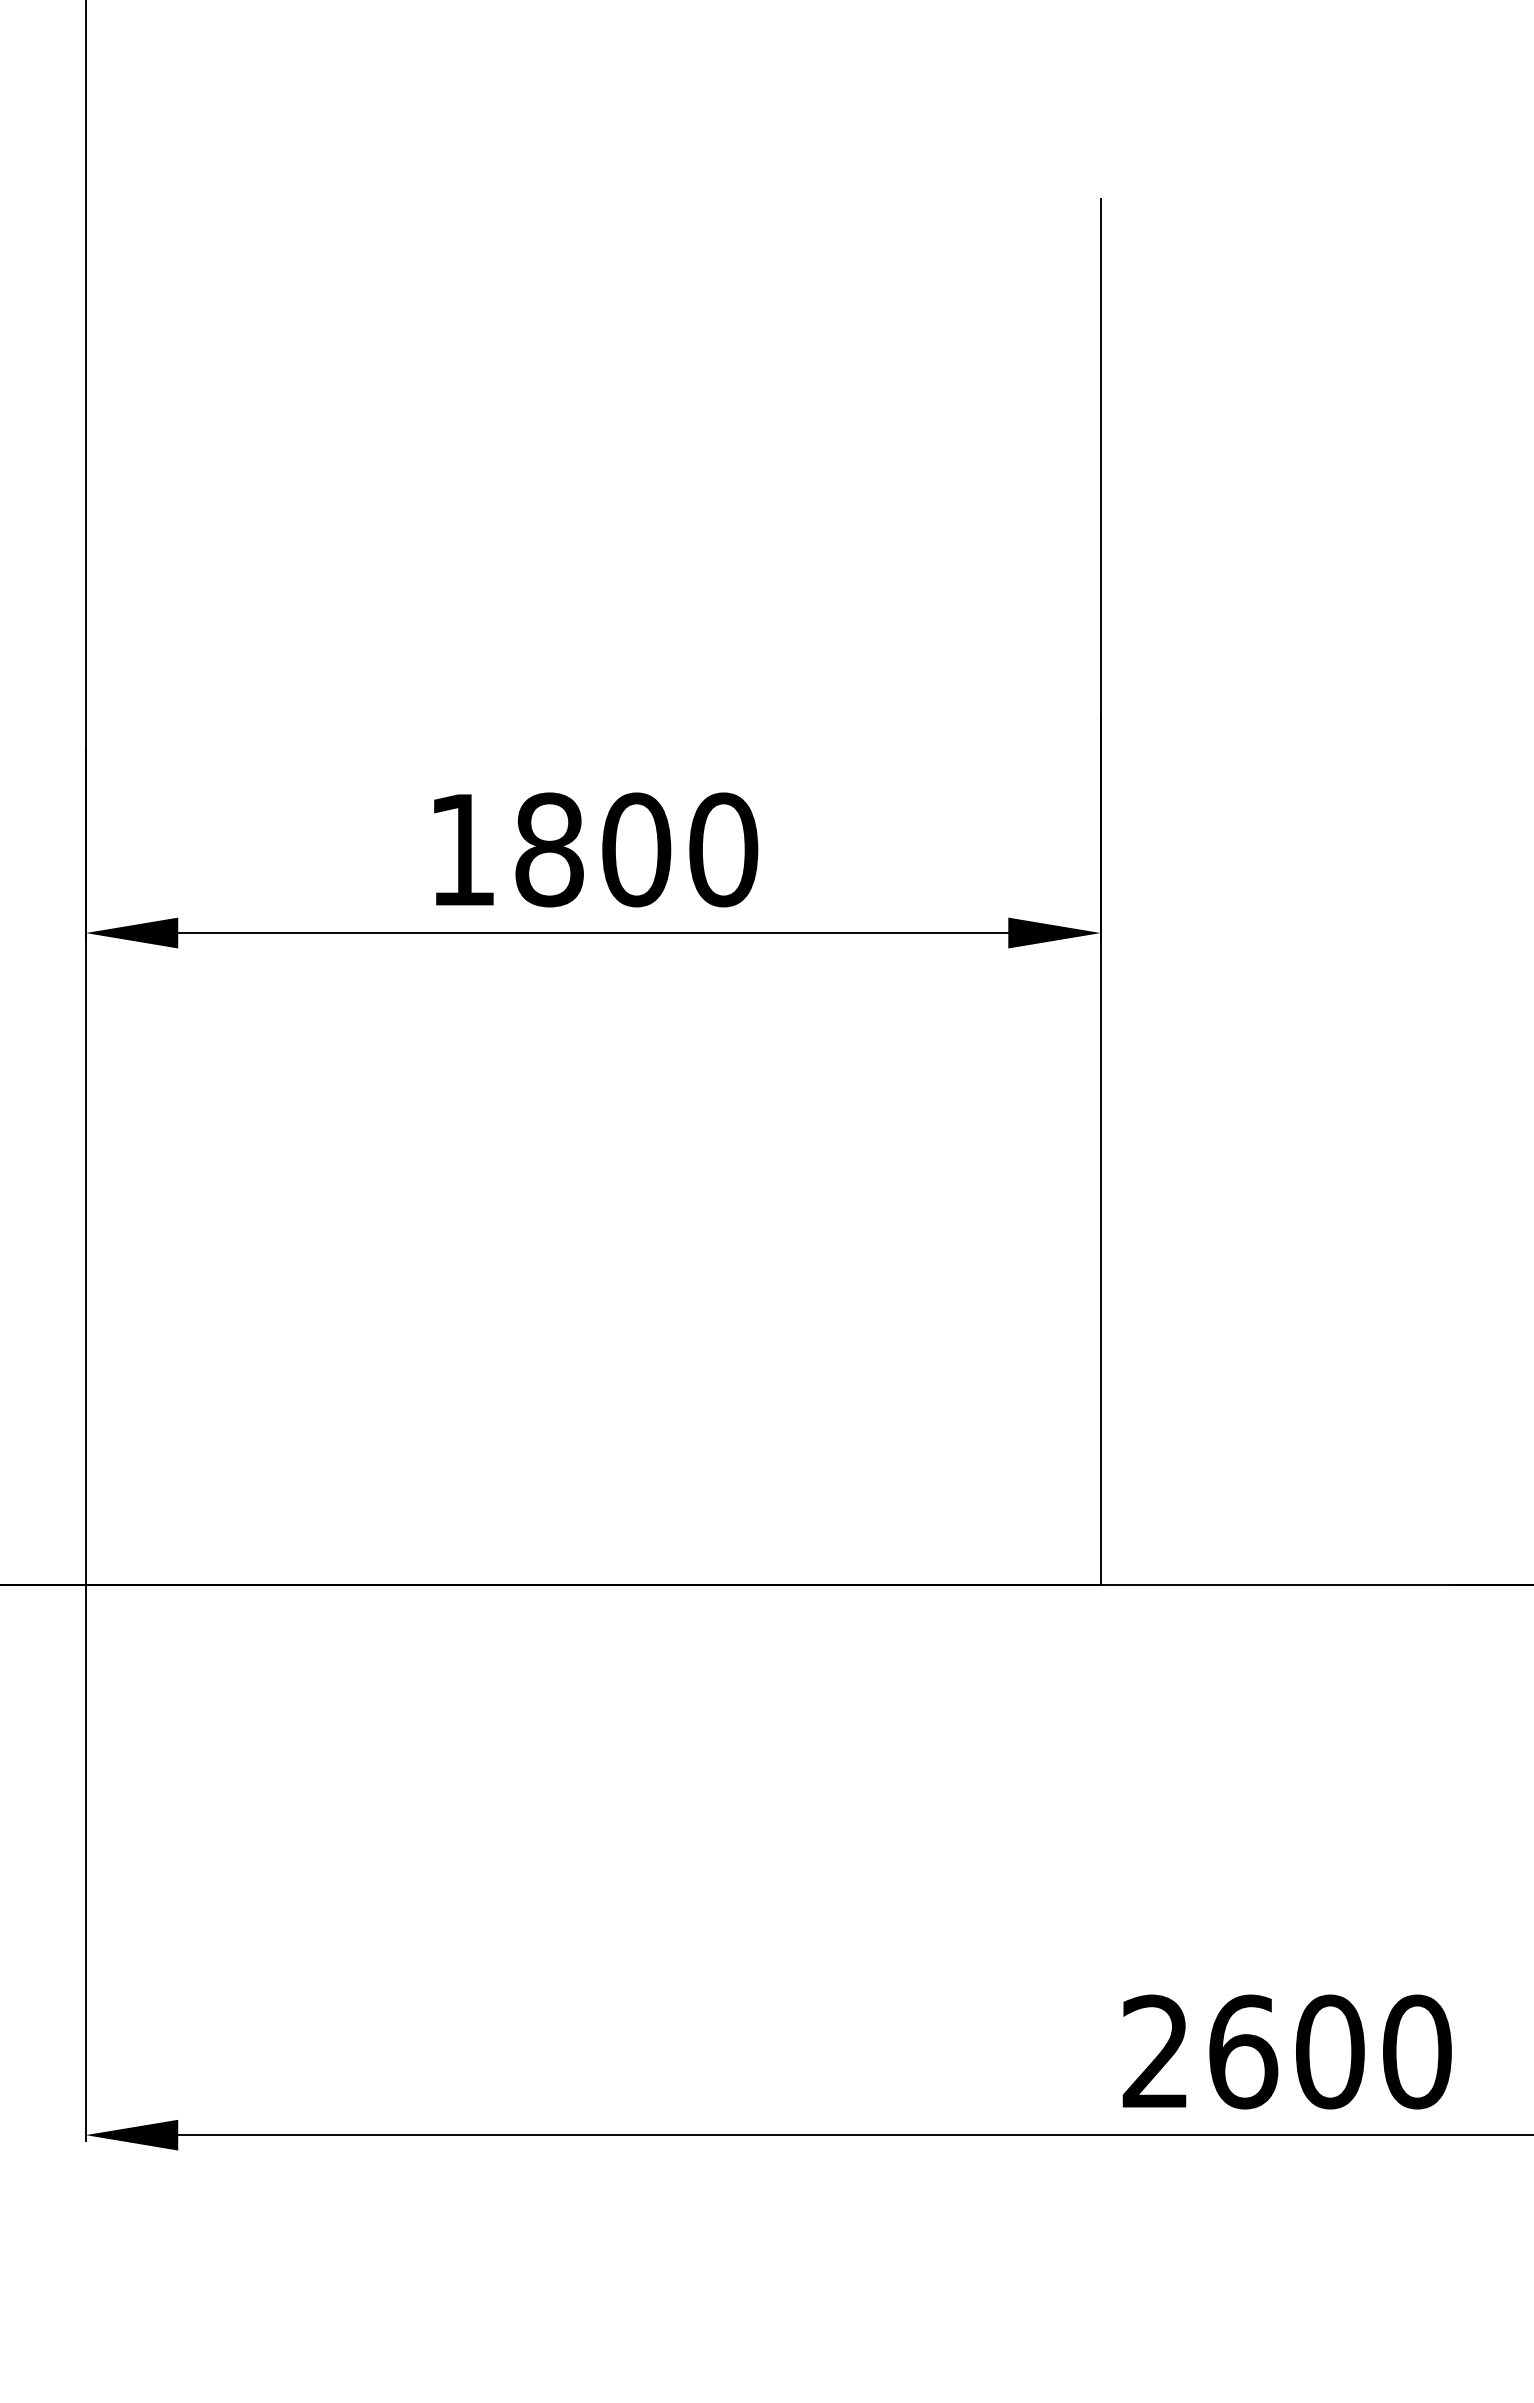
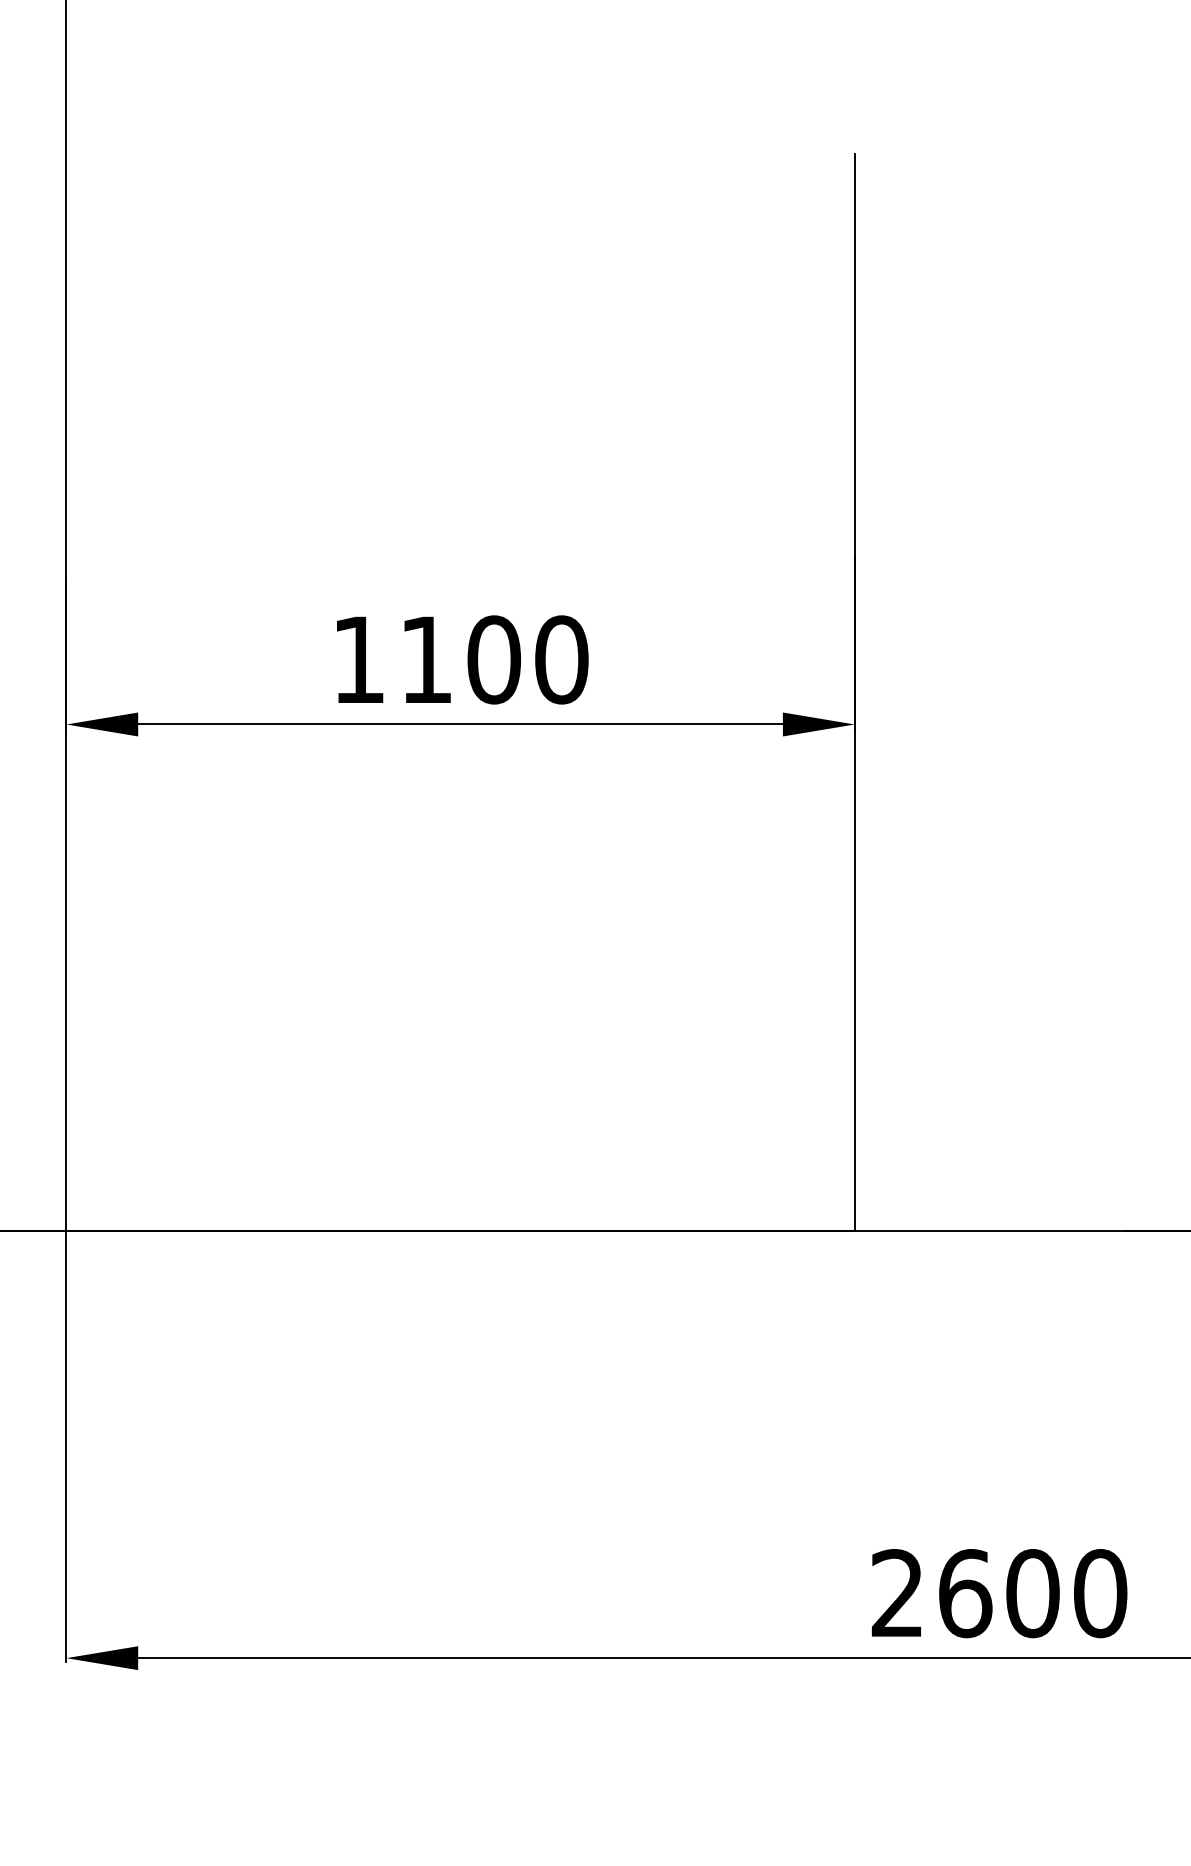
text: (549, 849) -> (426, 659), 1800 -> 1100

